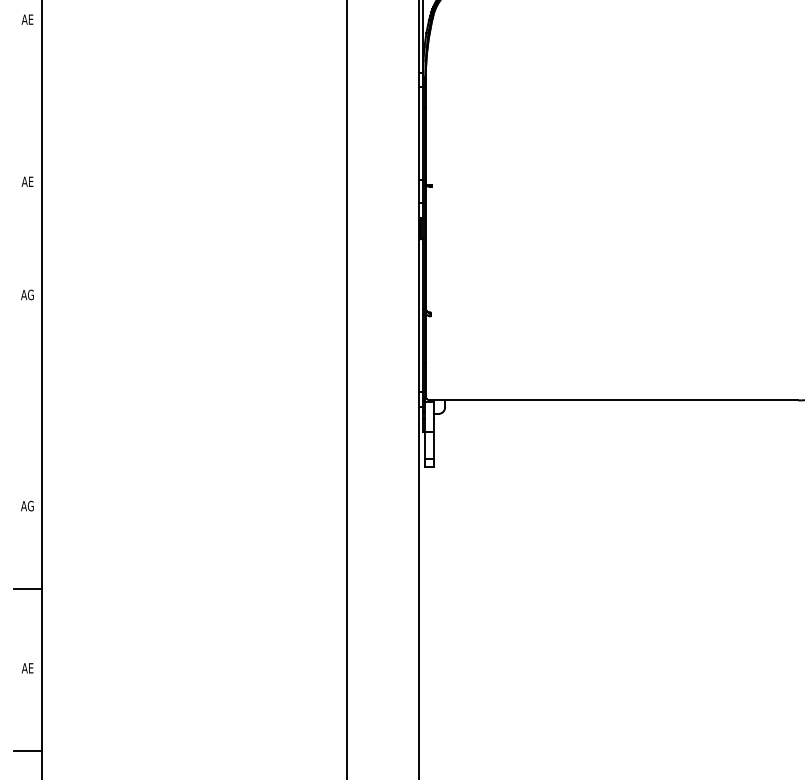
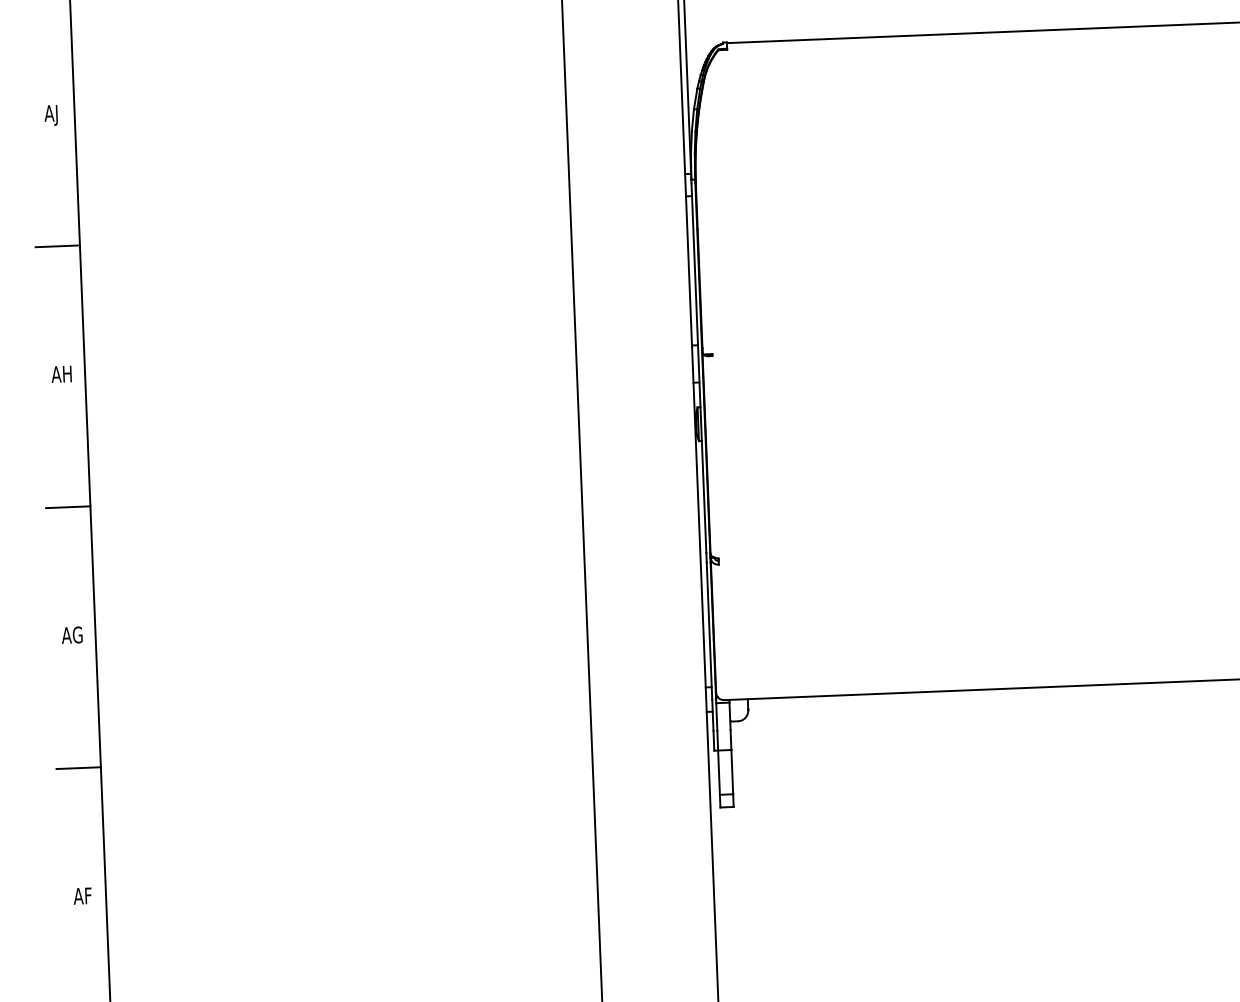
text: (27, 20) -> (51, 114), AE -> AJ
line: (28, 102) -> (58, 246), added
text: (27, 181) -> (61, 373), AE -> AH
line: (28, 264) -> (68, 507), added
text: (27, 294) -> (72, 634), moved
line: (28, 426) -> (79, 767), added
text: (27, 505) -> (82, 895), AG -> AF

